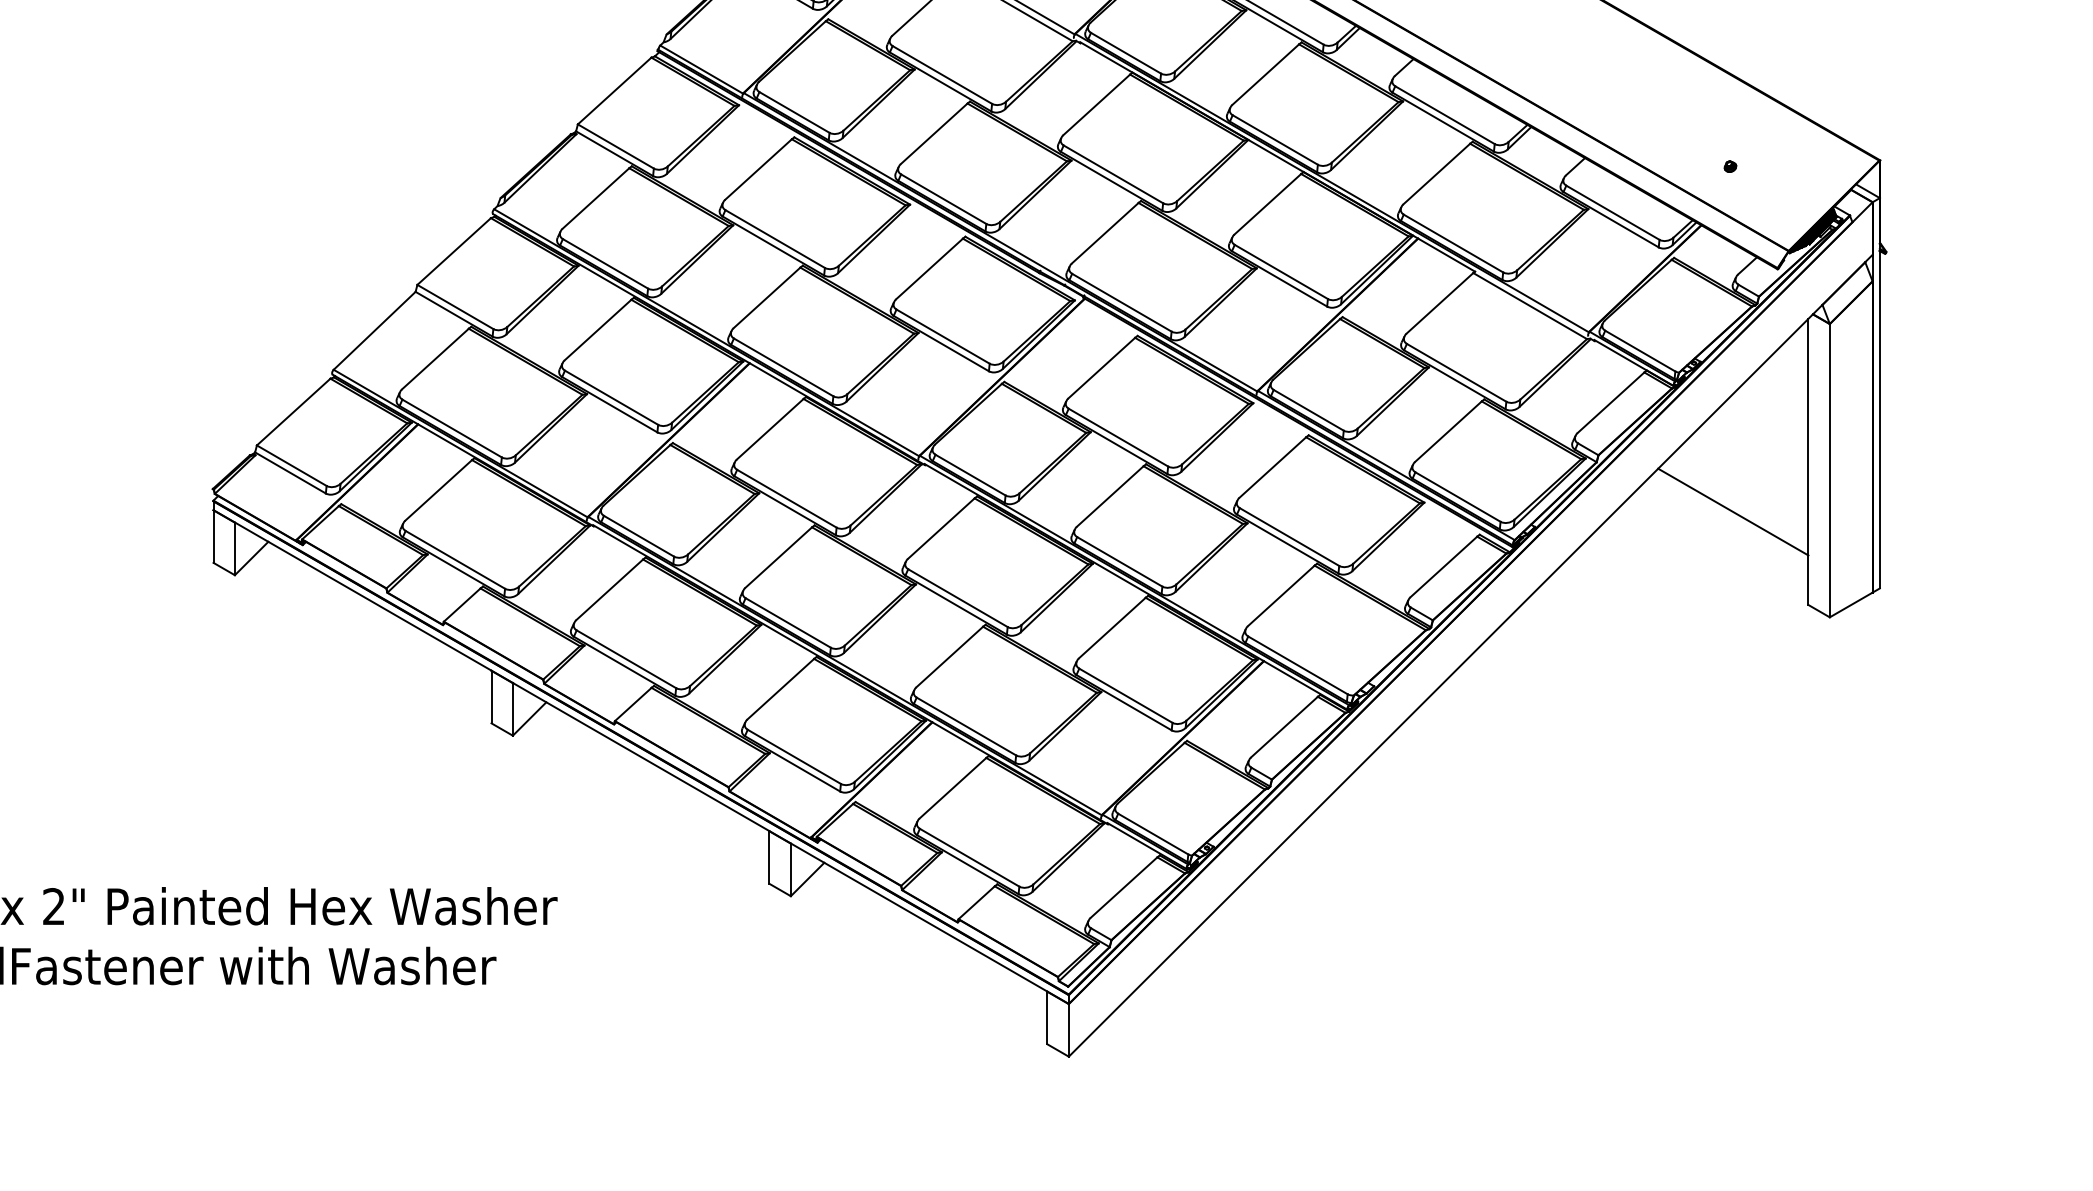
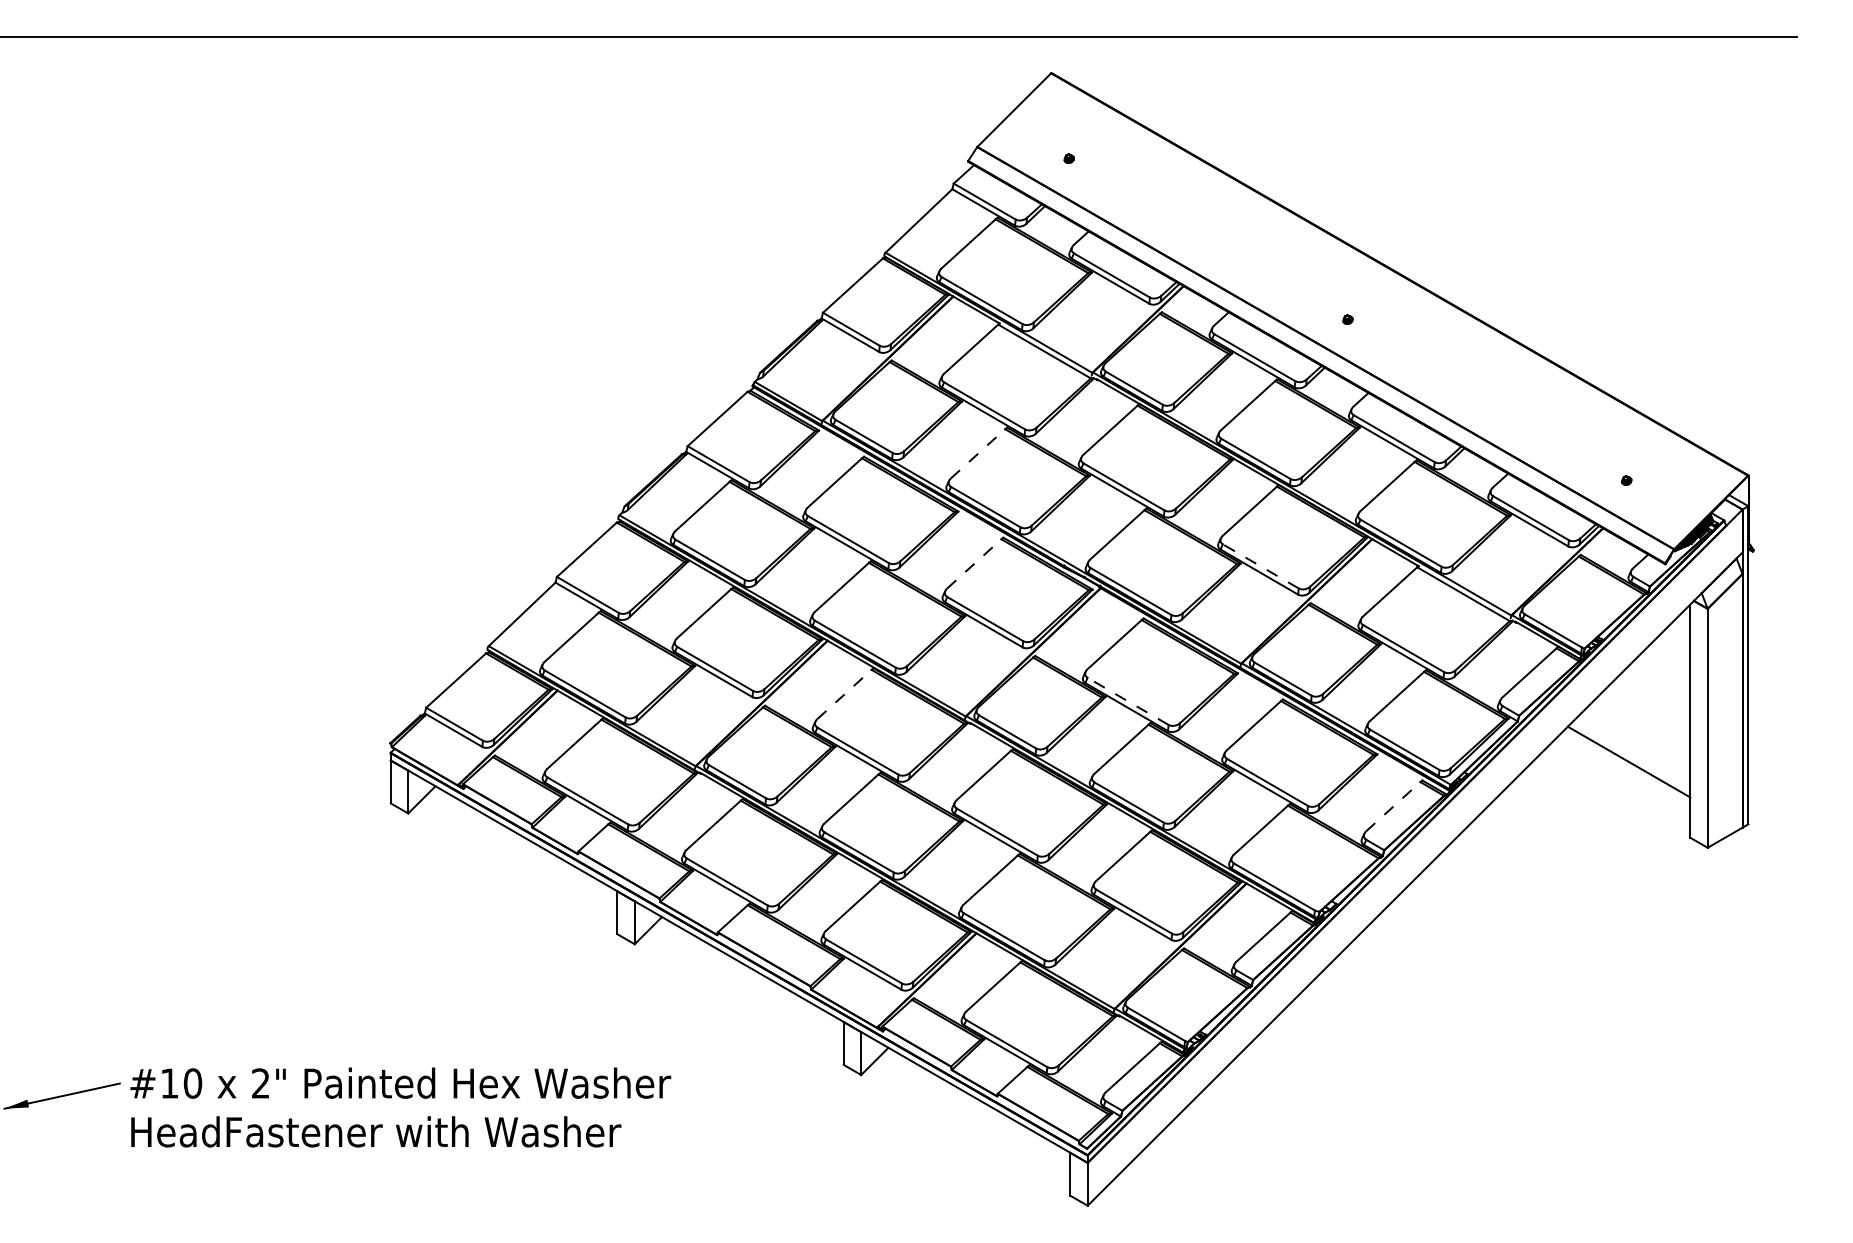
line: (934, 133) -> (978, 453), solid -> dashed
line: (929, 268) -> (974, 563), solid -> dashed
line: (1280, 272) -> (1260, 566), solid -> dashed
line: (770, 429) -> (844, 694), solid -> dashed
line: (1118, 437) -> (1128, 701), solid -> dashed
line: (1444, 566) -> (1393, 806), solid -> dashed

